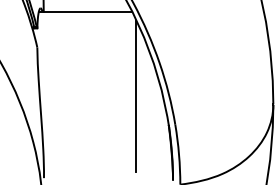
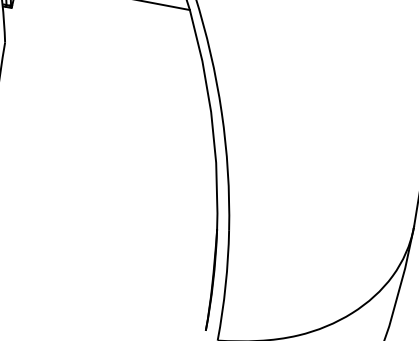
line: (136, 96) -> (168, 165), removed

